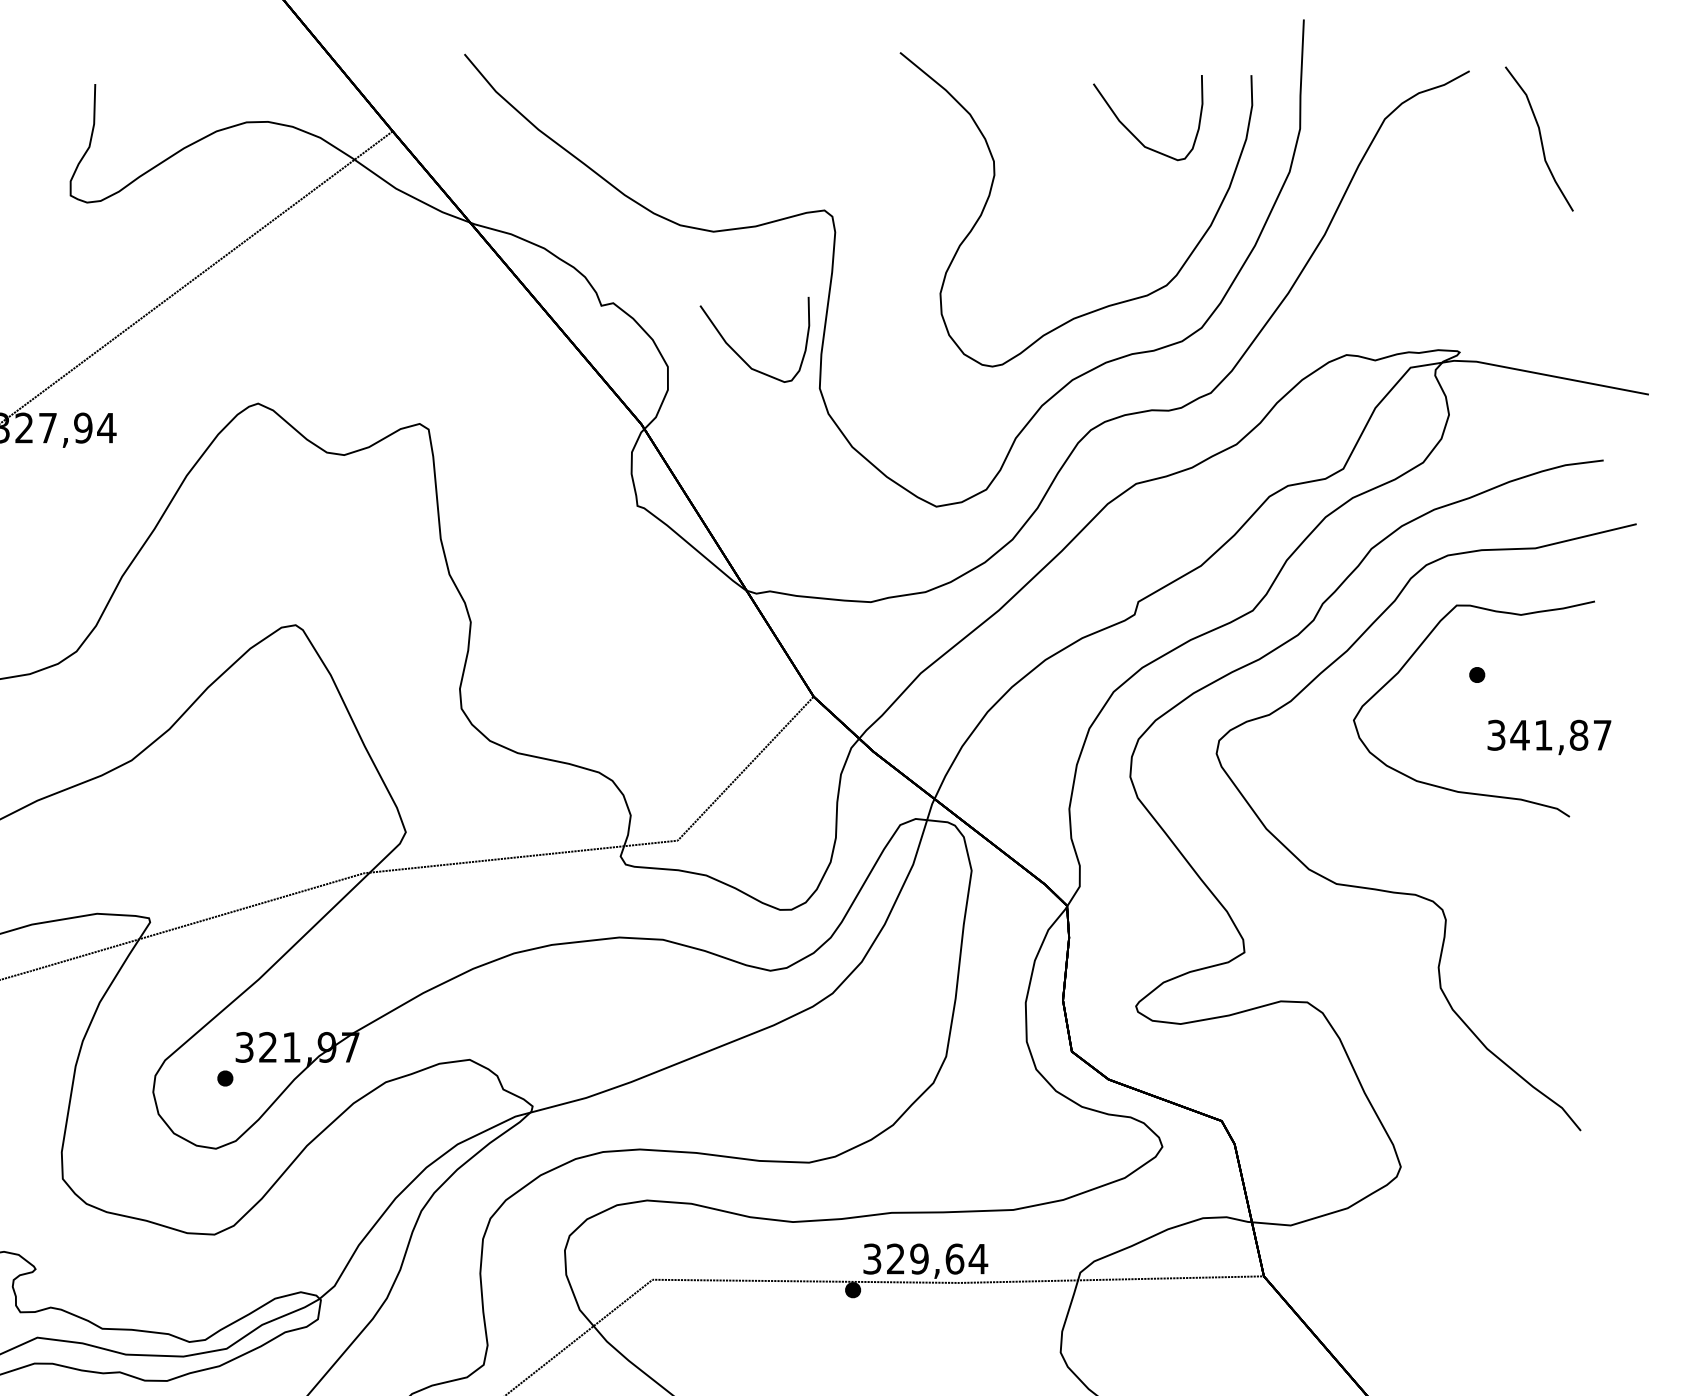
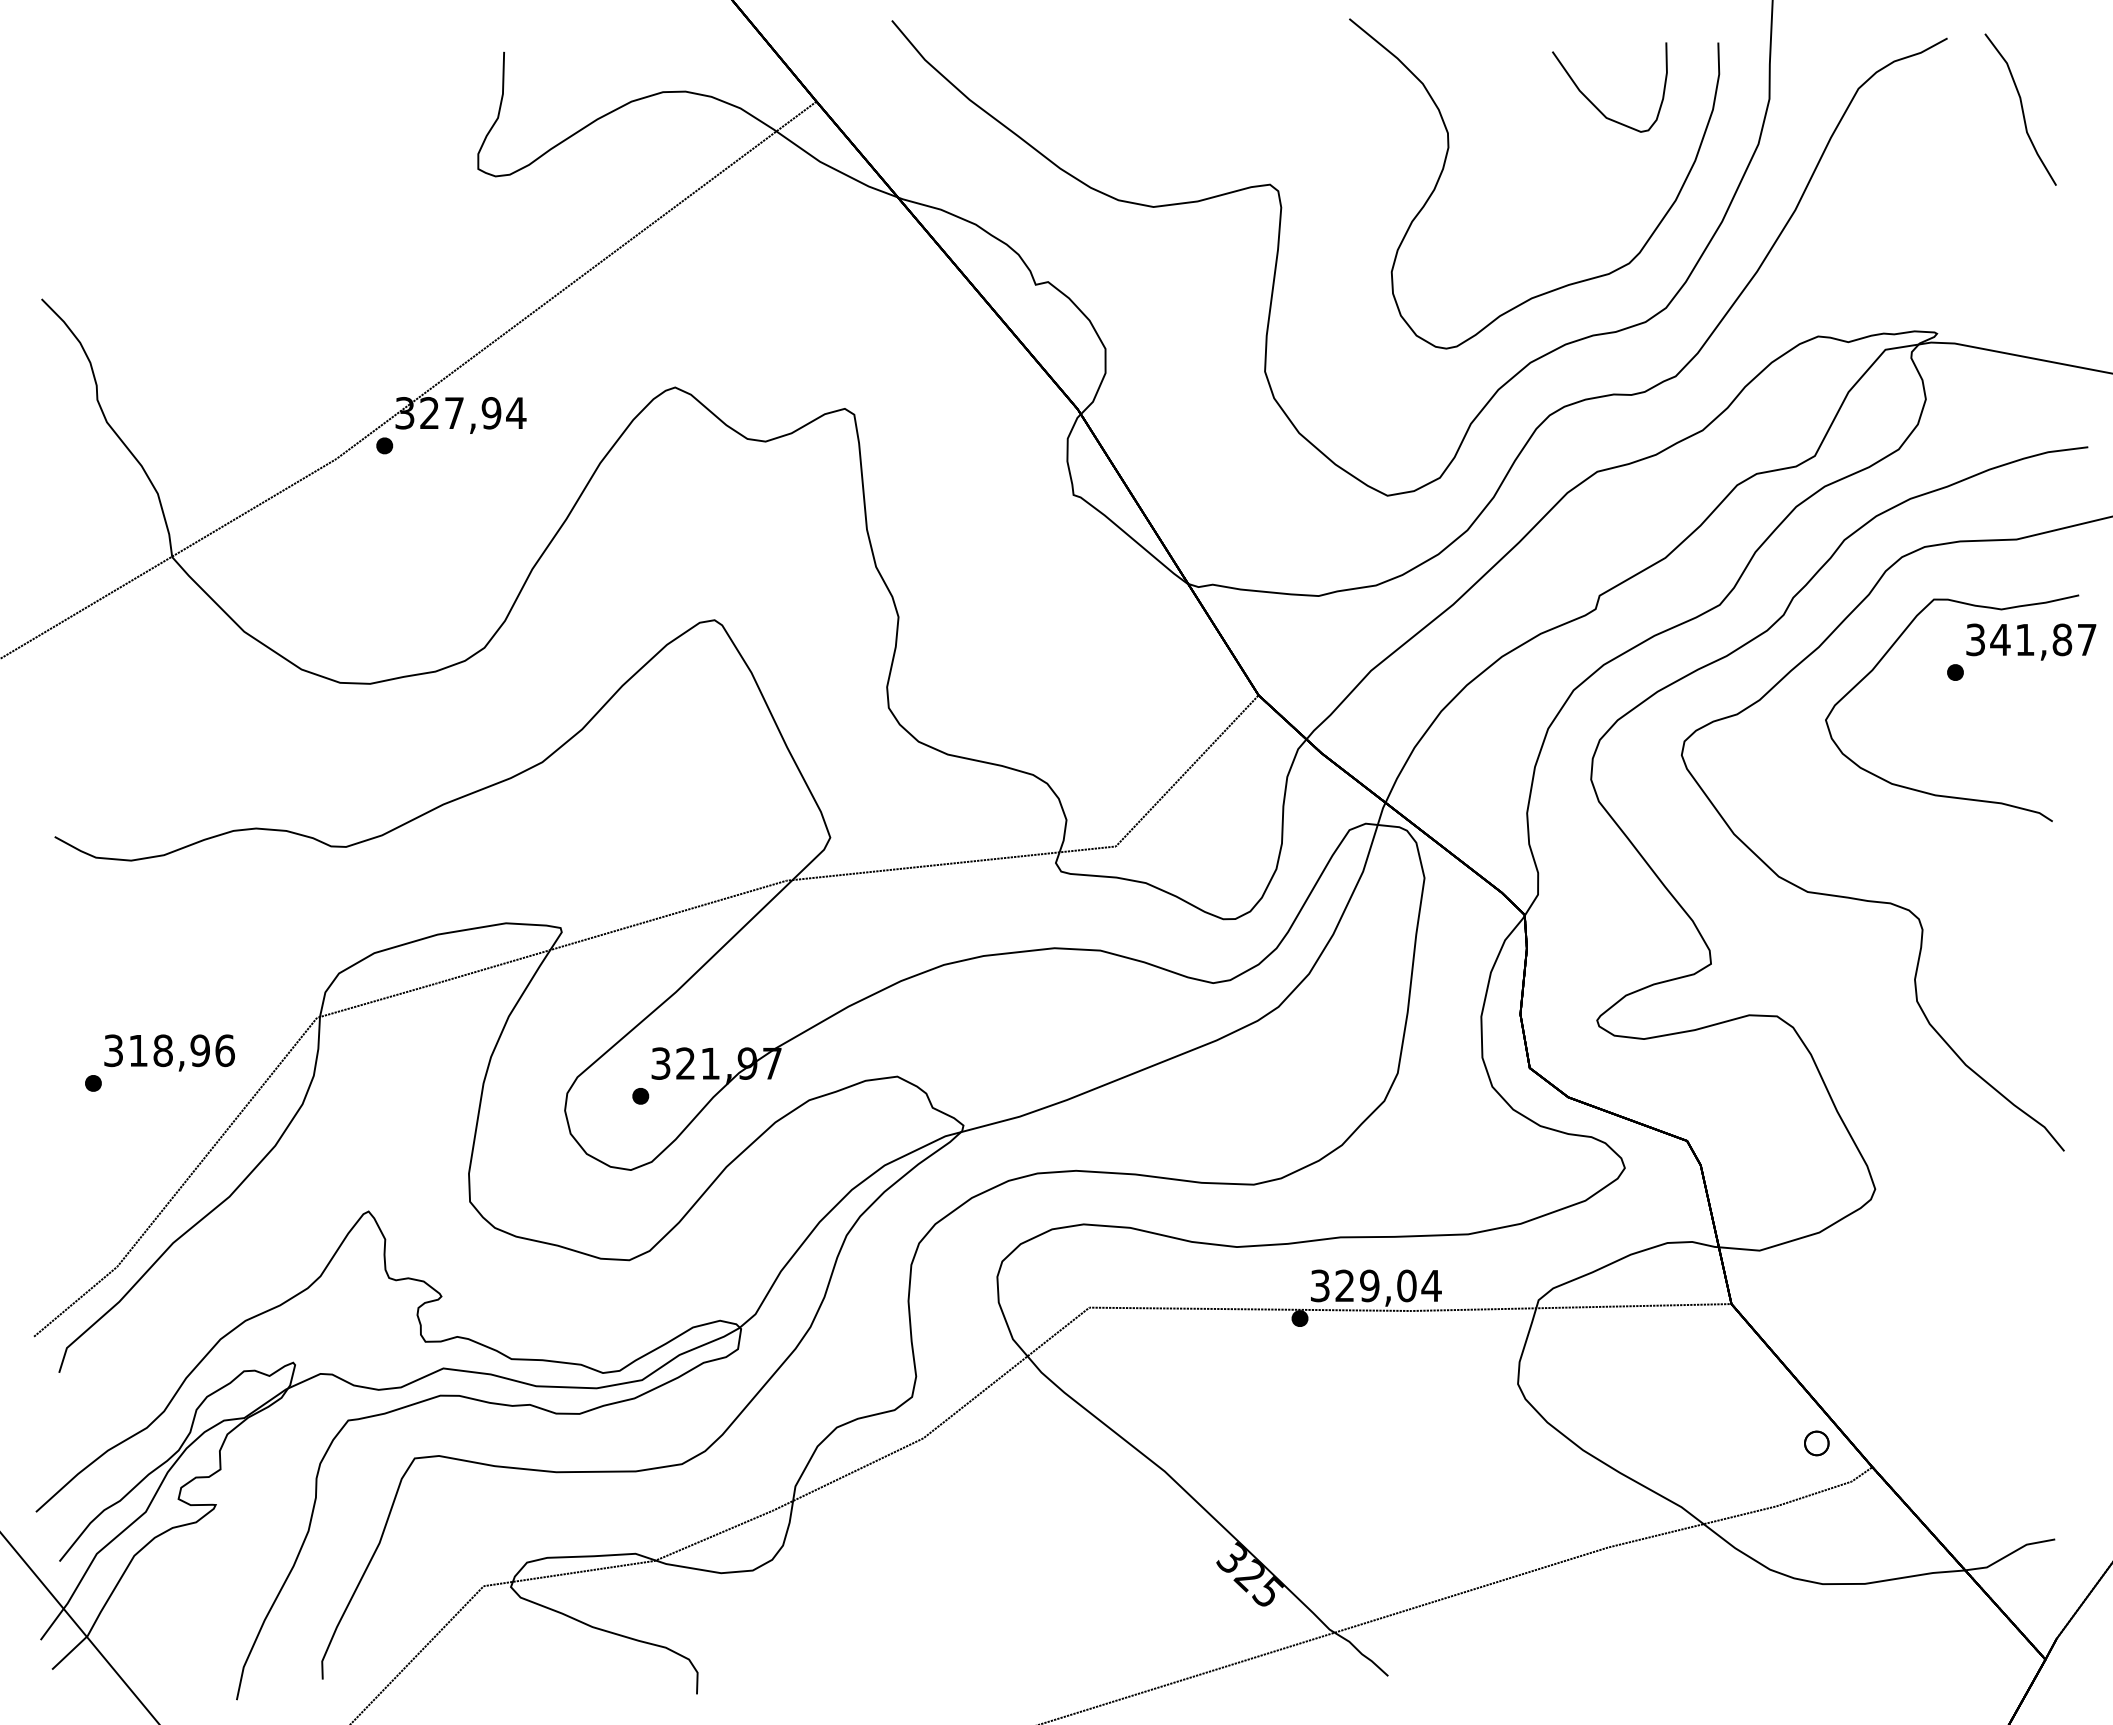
part: (739, 355) -> (1180, 336), removed
text: (1549, 736) -> (2031, 641), moved
text: (954, 1258) -> (1406, 1285), 329,64 -> 329,04

